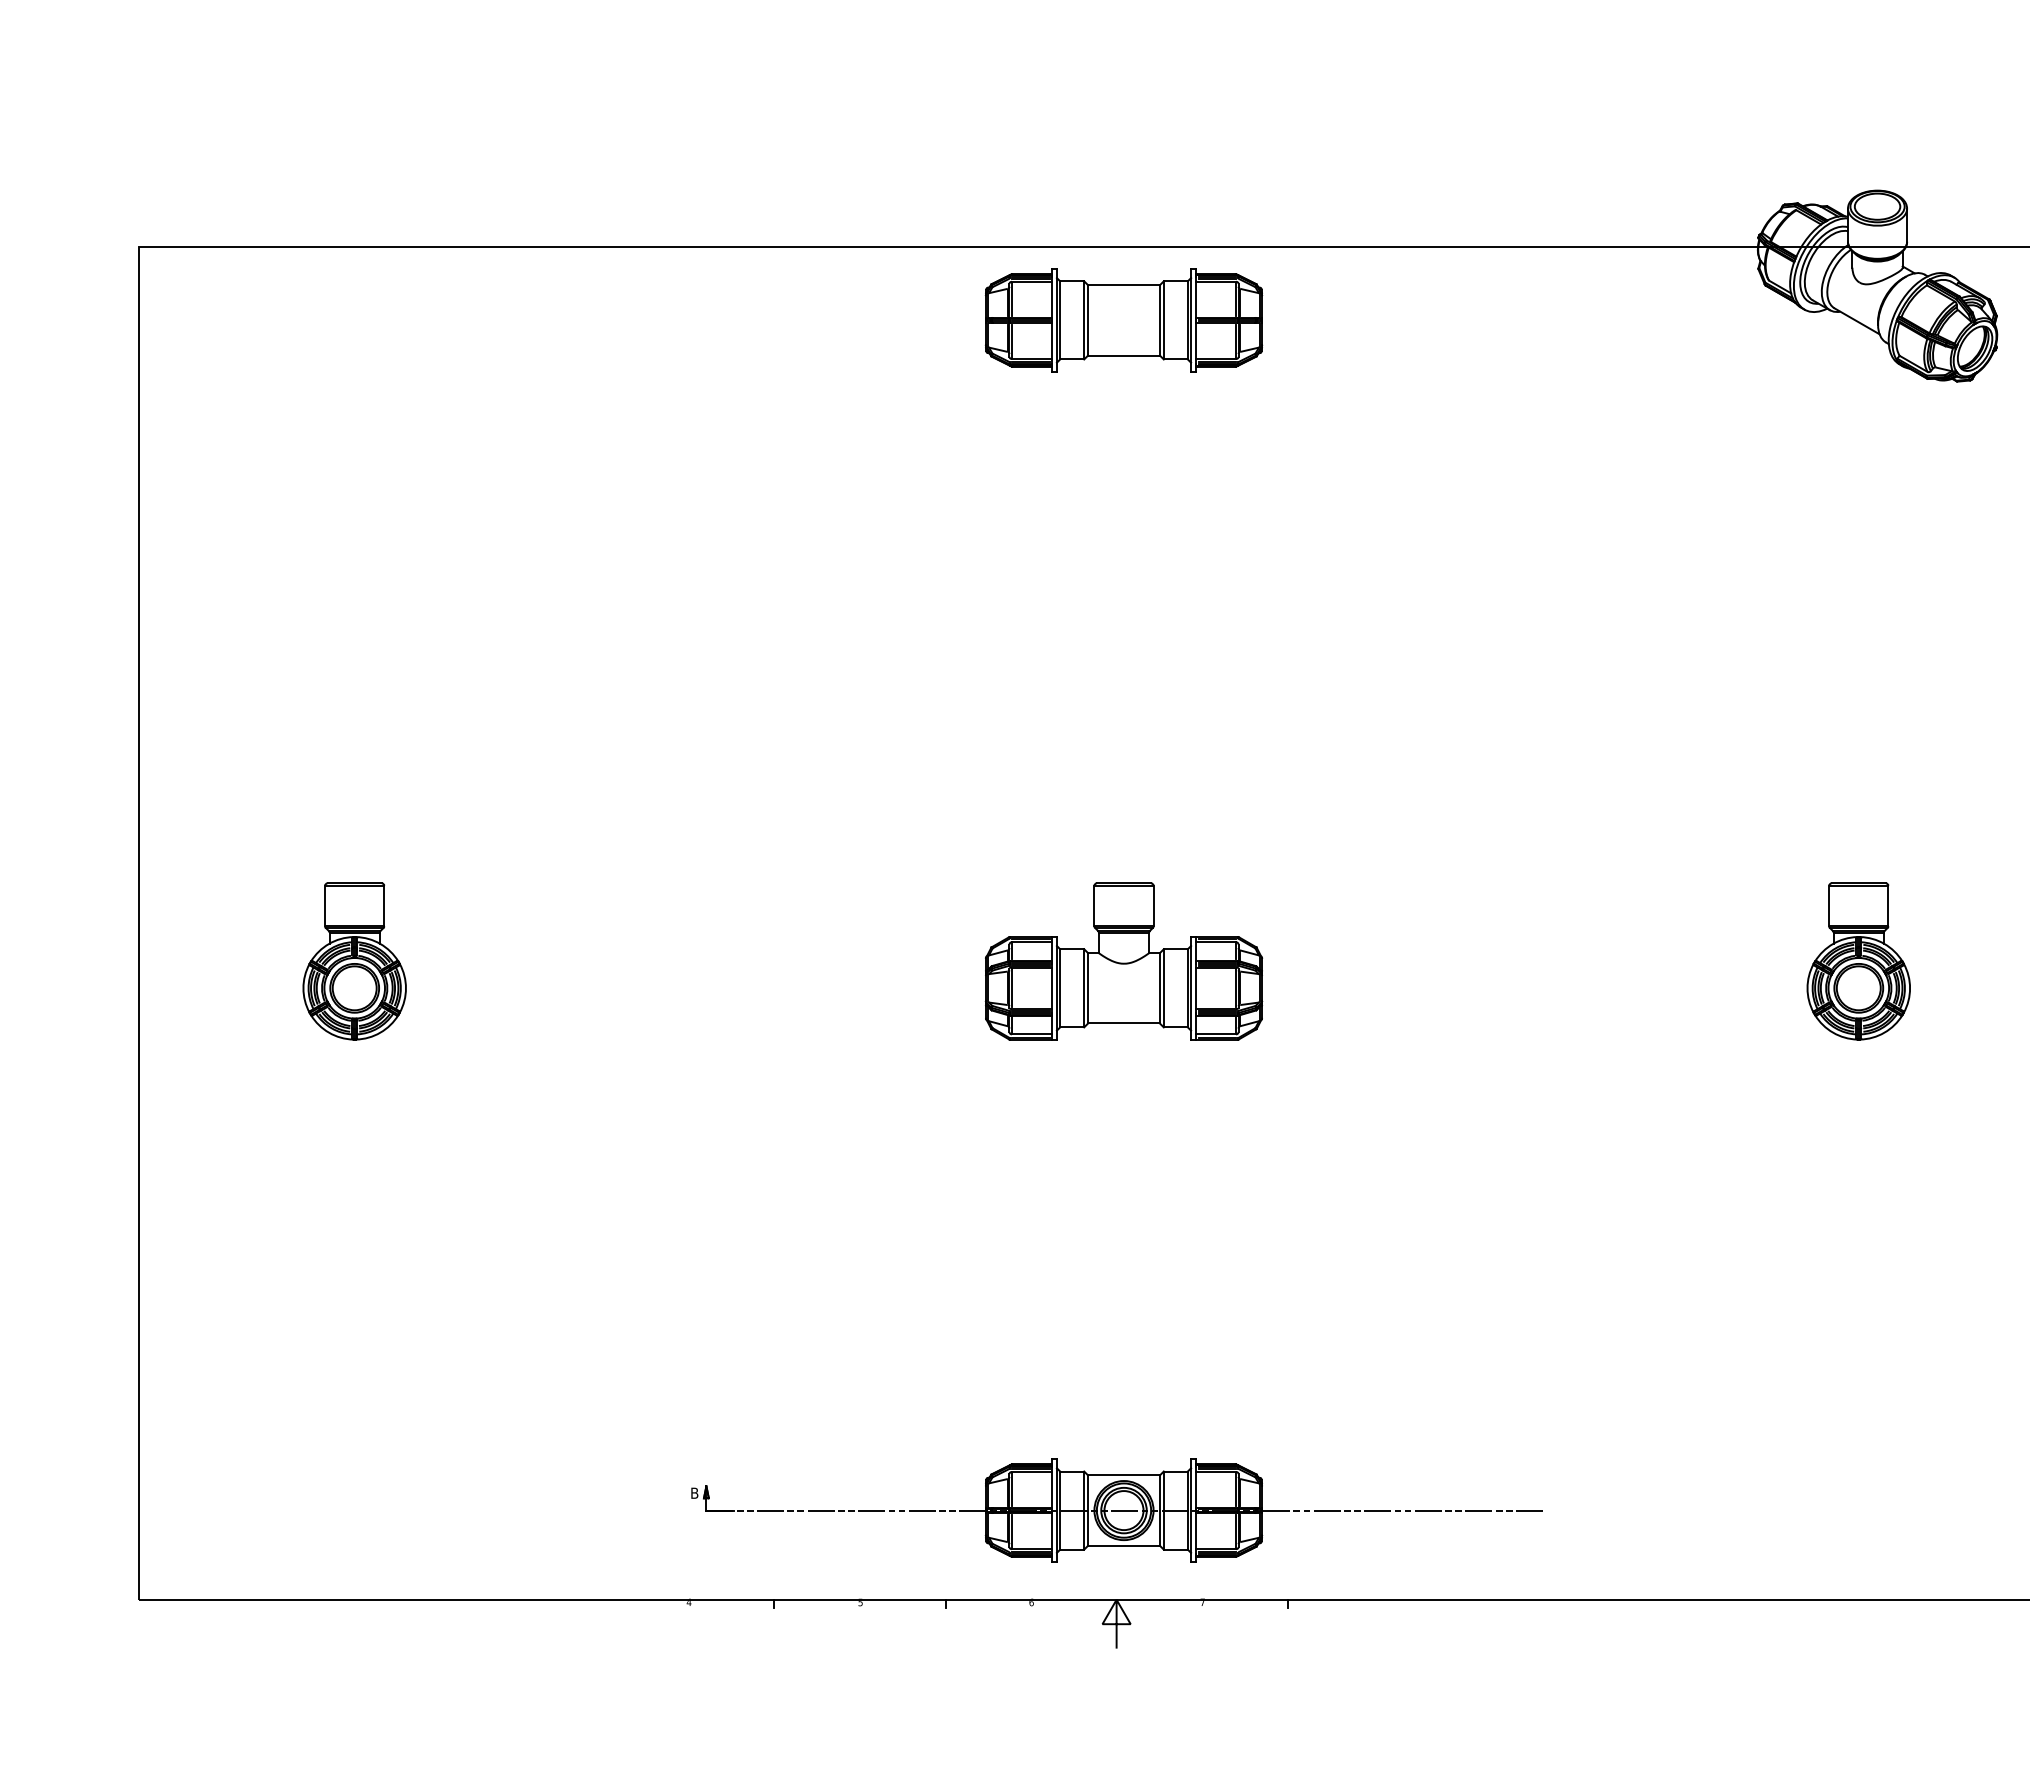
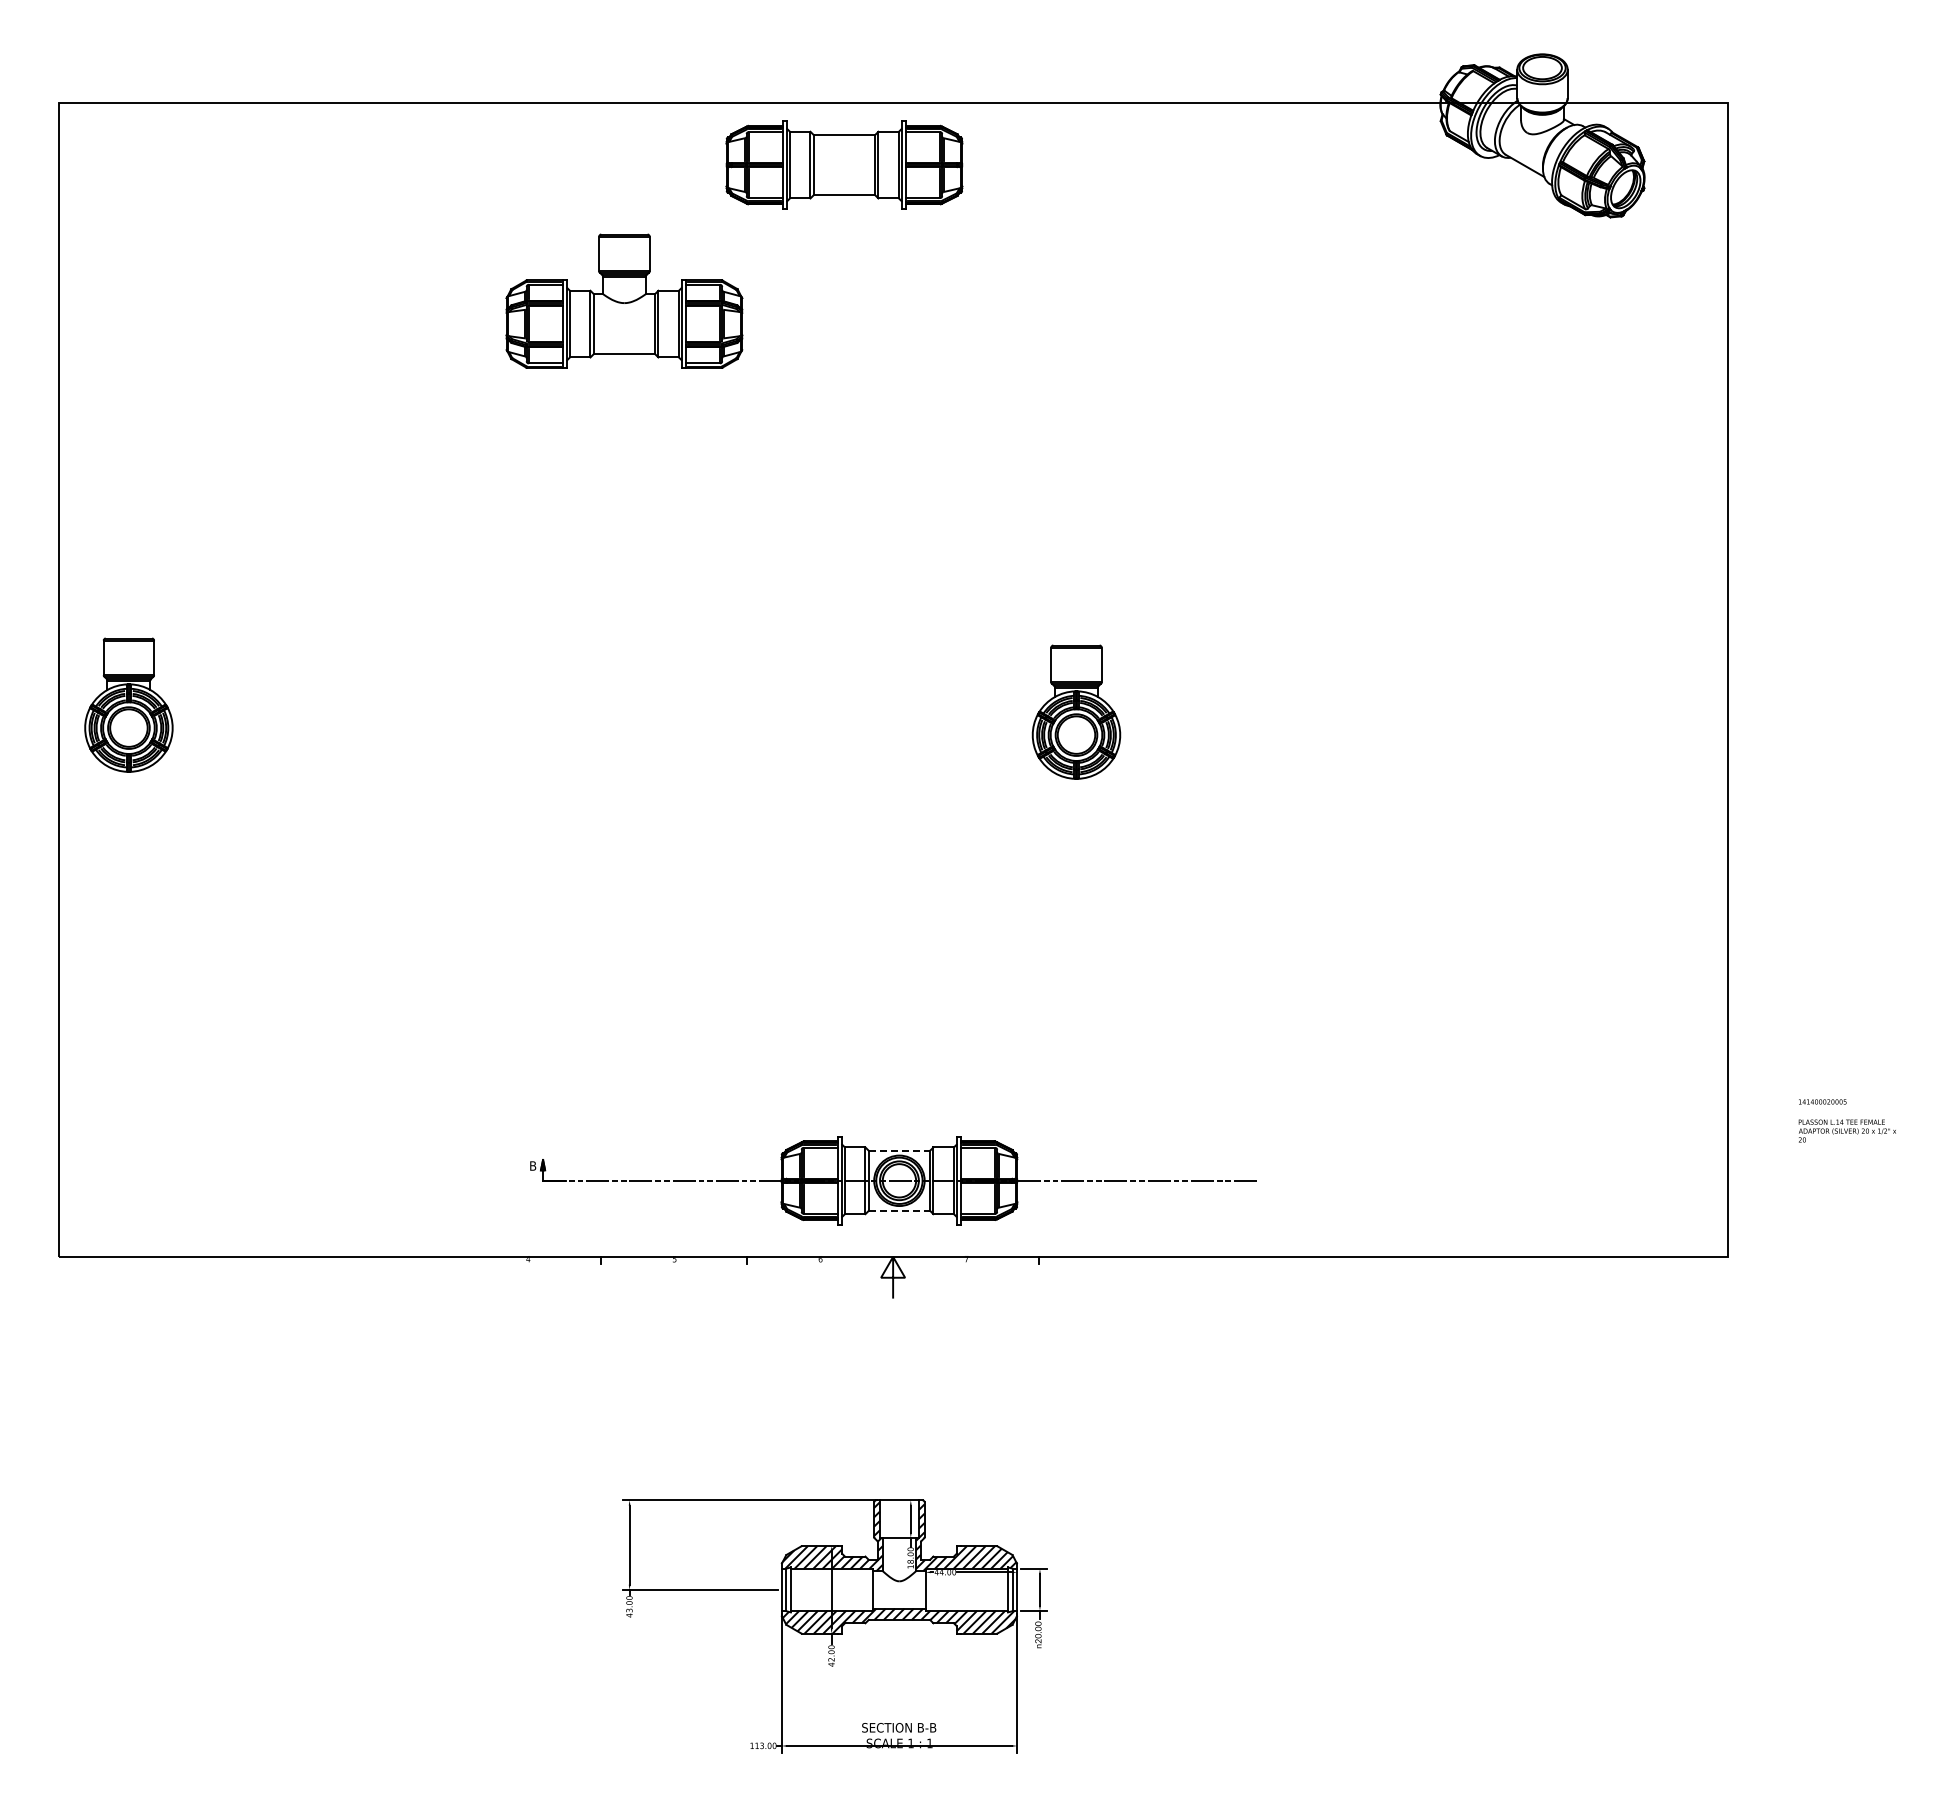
part: (1124, 319) -> (844, 164), moved
part: (354, 960) -> (128, 704), moved
part: (1124, 960) -> (624, 300), moved
part: (1858, 960) -> (1076, 711), moved
line: (1124, 1475) -> (899, 1150), solid -> dashed
line: (1124, 1545) -> (899, 1210), solid -> dashed

